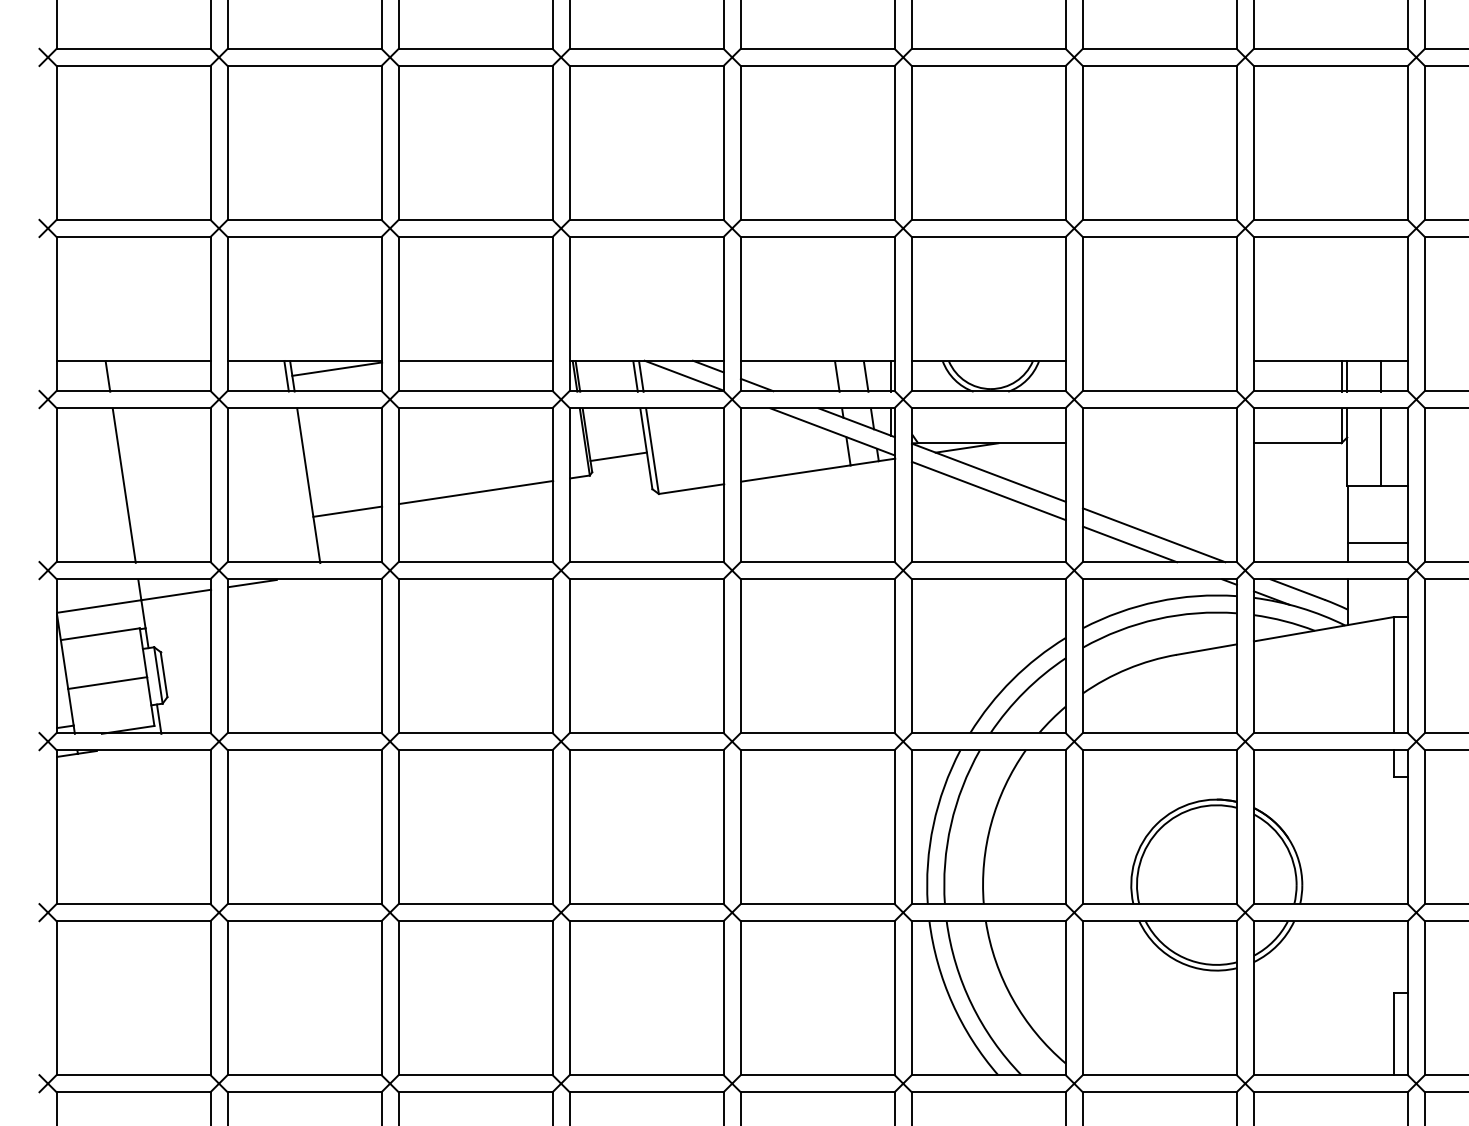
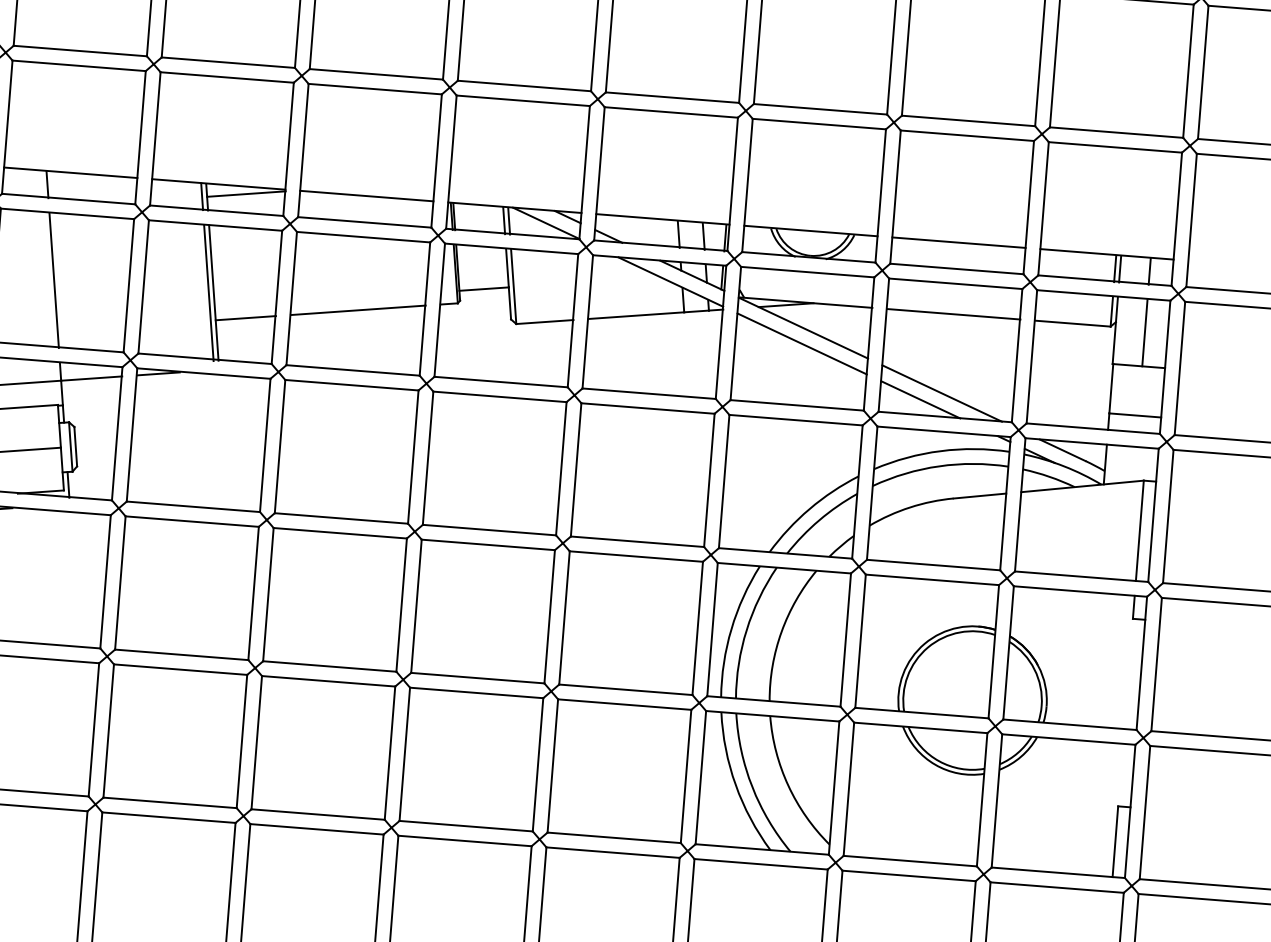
line: (1159, 360) -> (958, 242), added
line: (1160, 443) -> (953, 314), added
line: (302, 485) -> (208, 292), added

